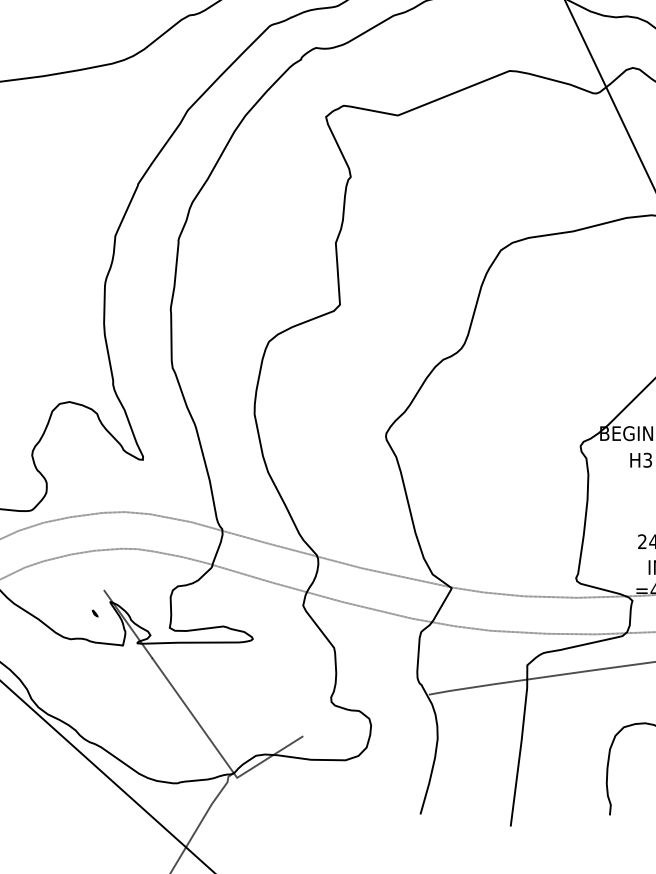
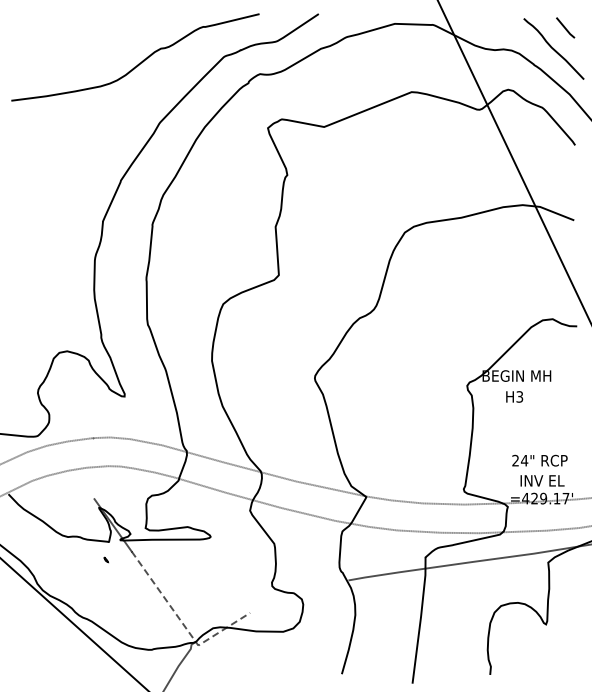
part: (94, 613) -> (105, 559), moved
line: (218, 750) -> (183, 624), solid -> dashed

